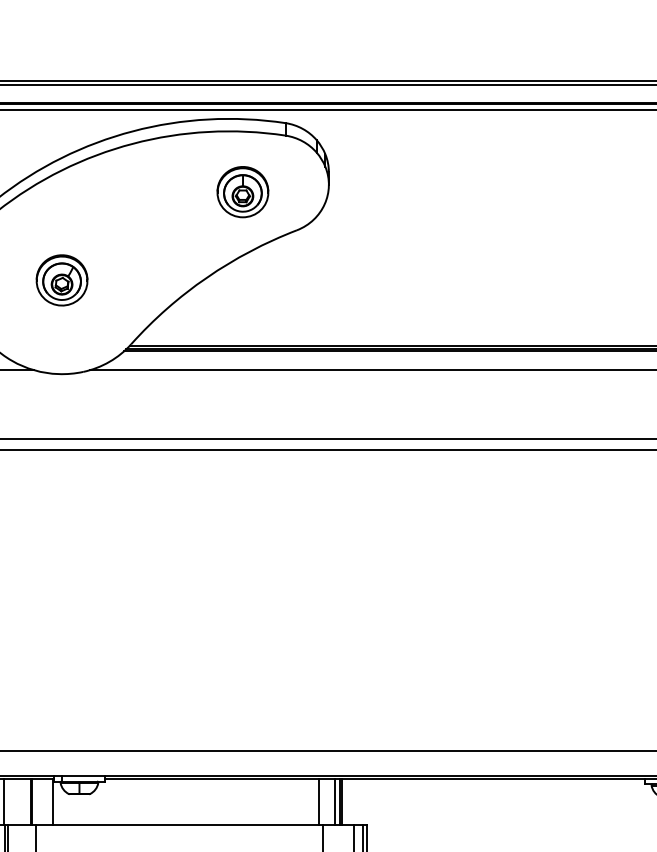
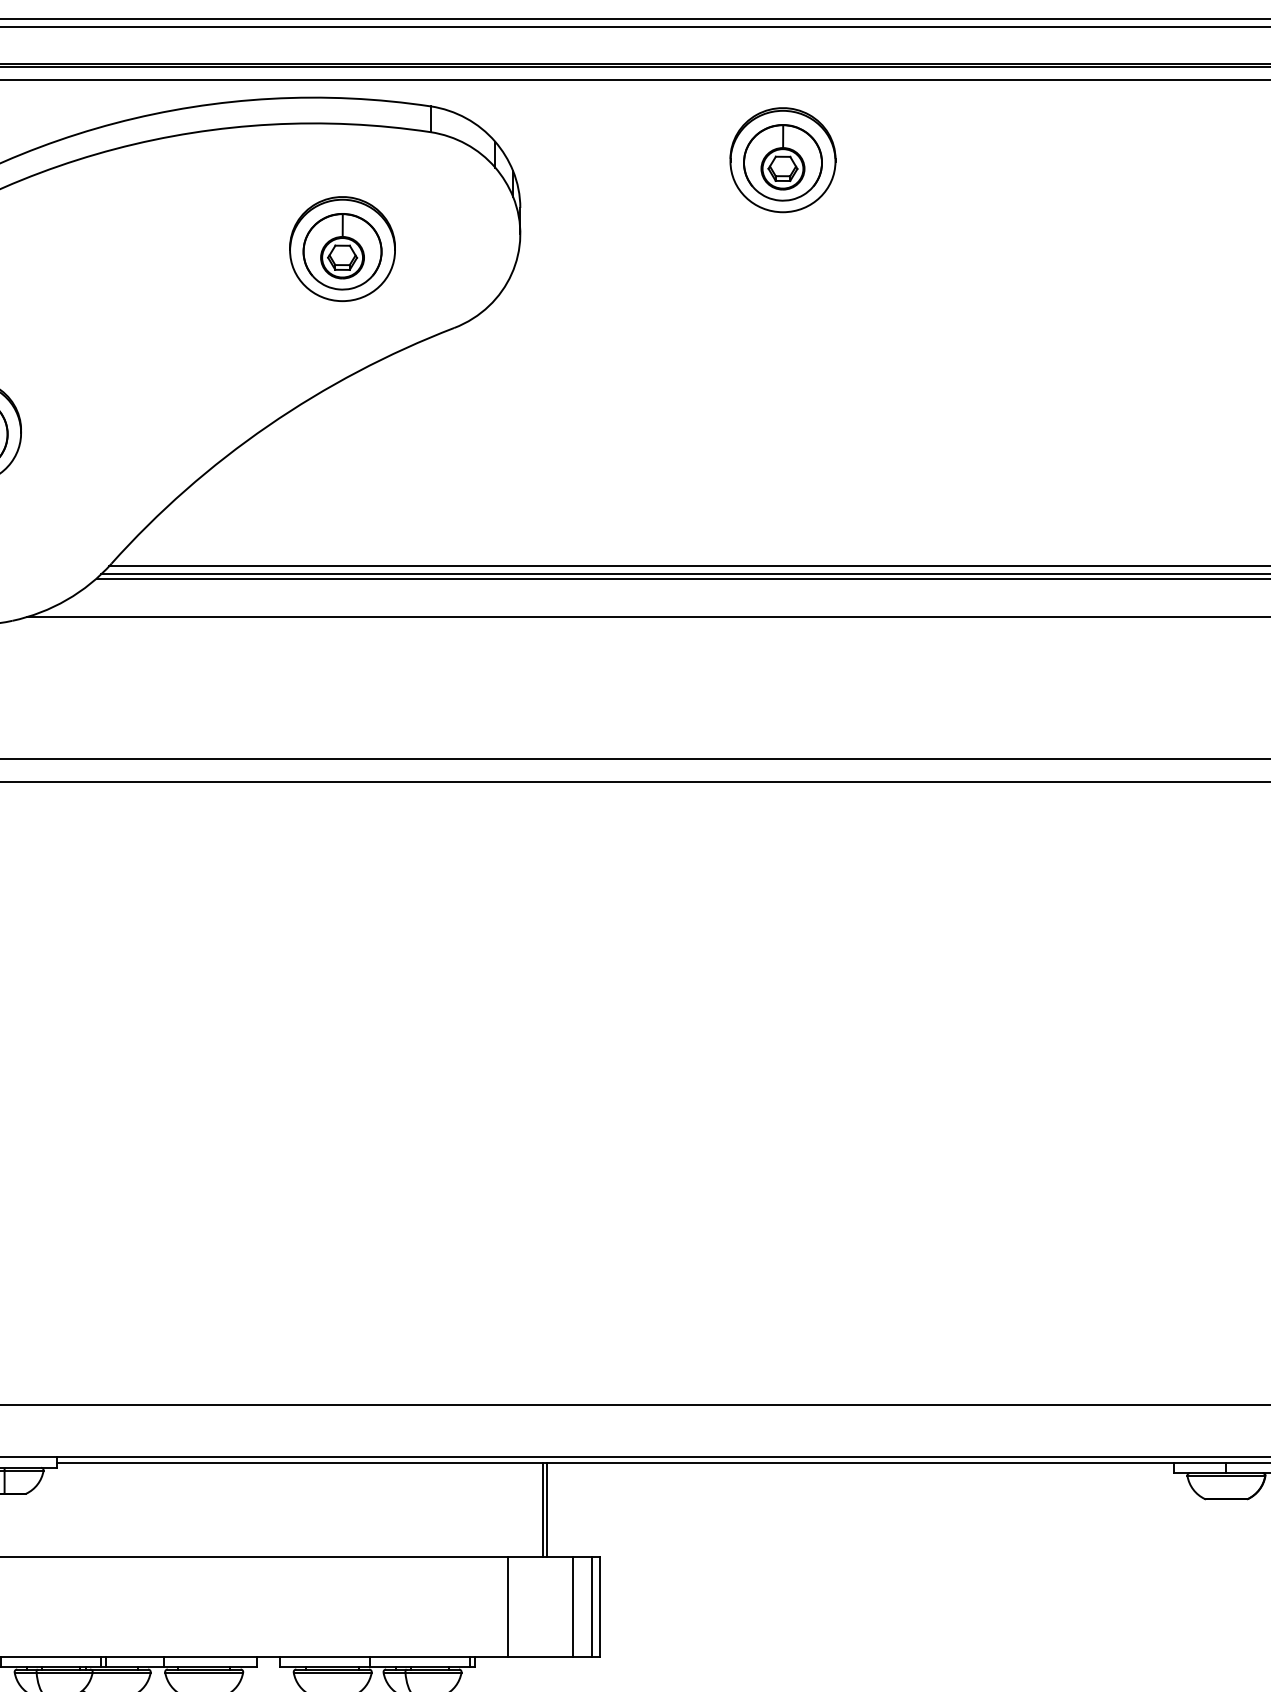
part: (455, 149) -> (782, 160), added
line: (319, 801) -> (500, 1509), removed
line: (335, 801) -> (533, 1509), removed

